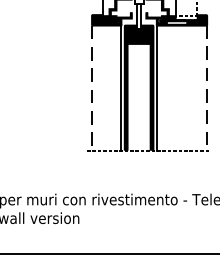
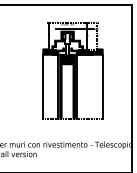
line: (92, 88) -> (43, 87), dashed -> solid
line: (206, 88) -> (102, 87), dashed -> solid

